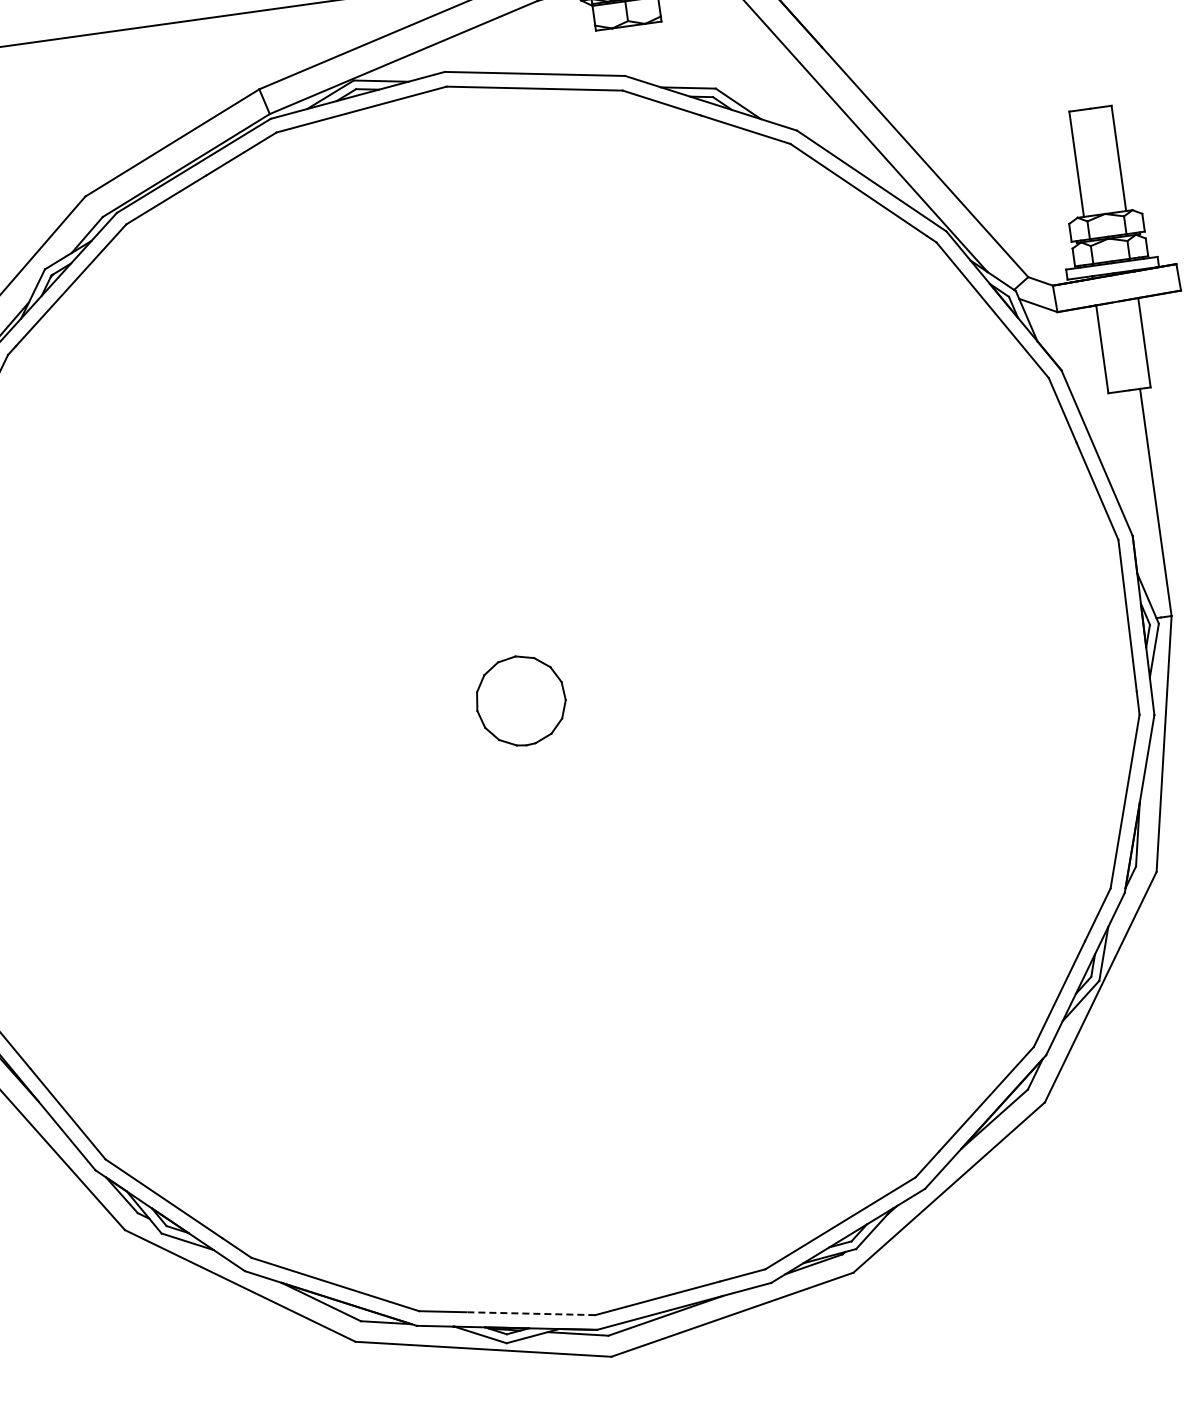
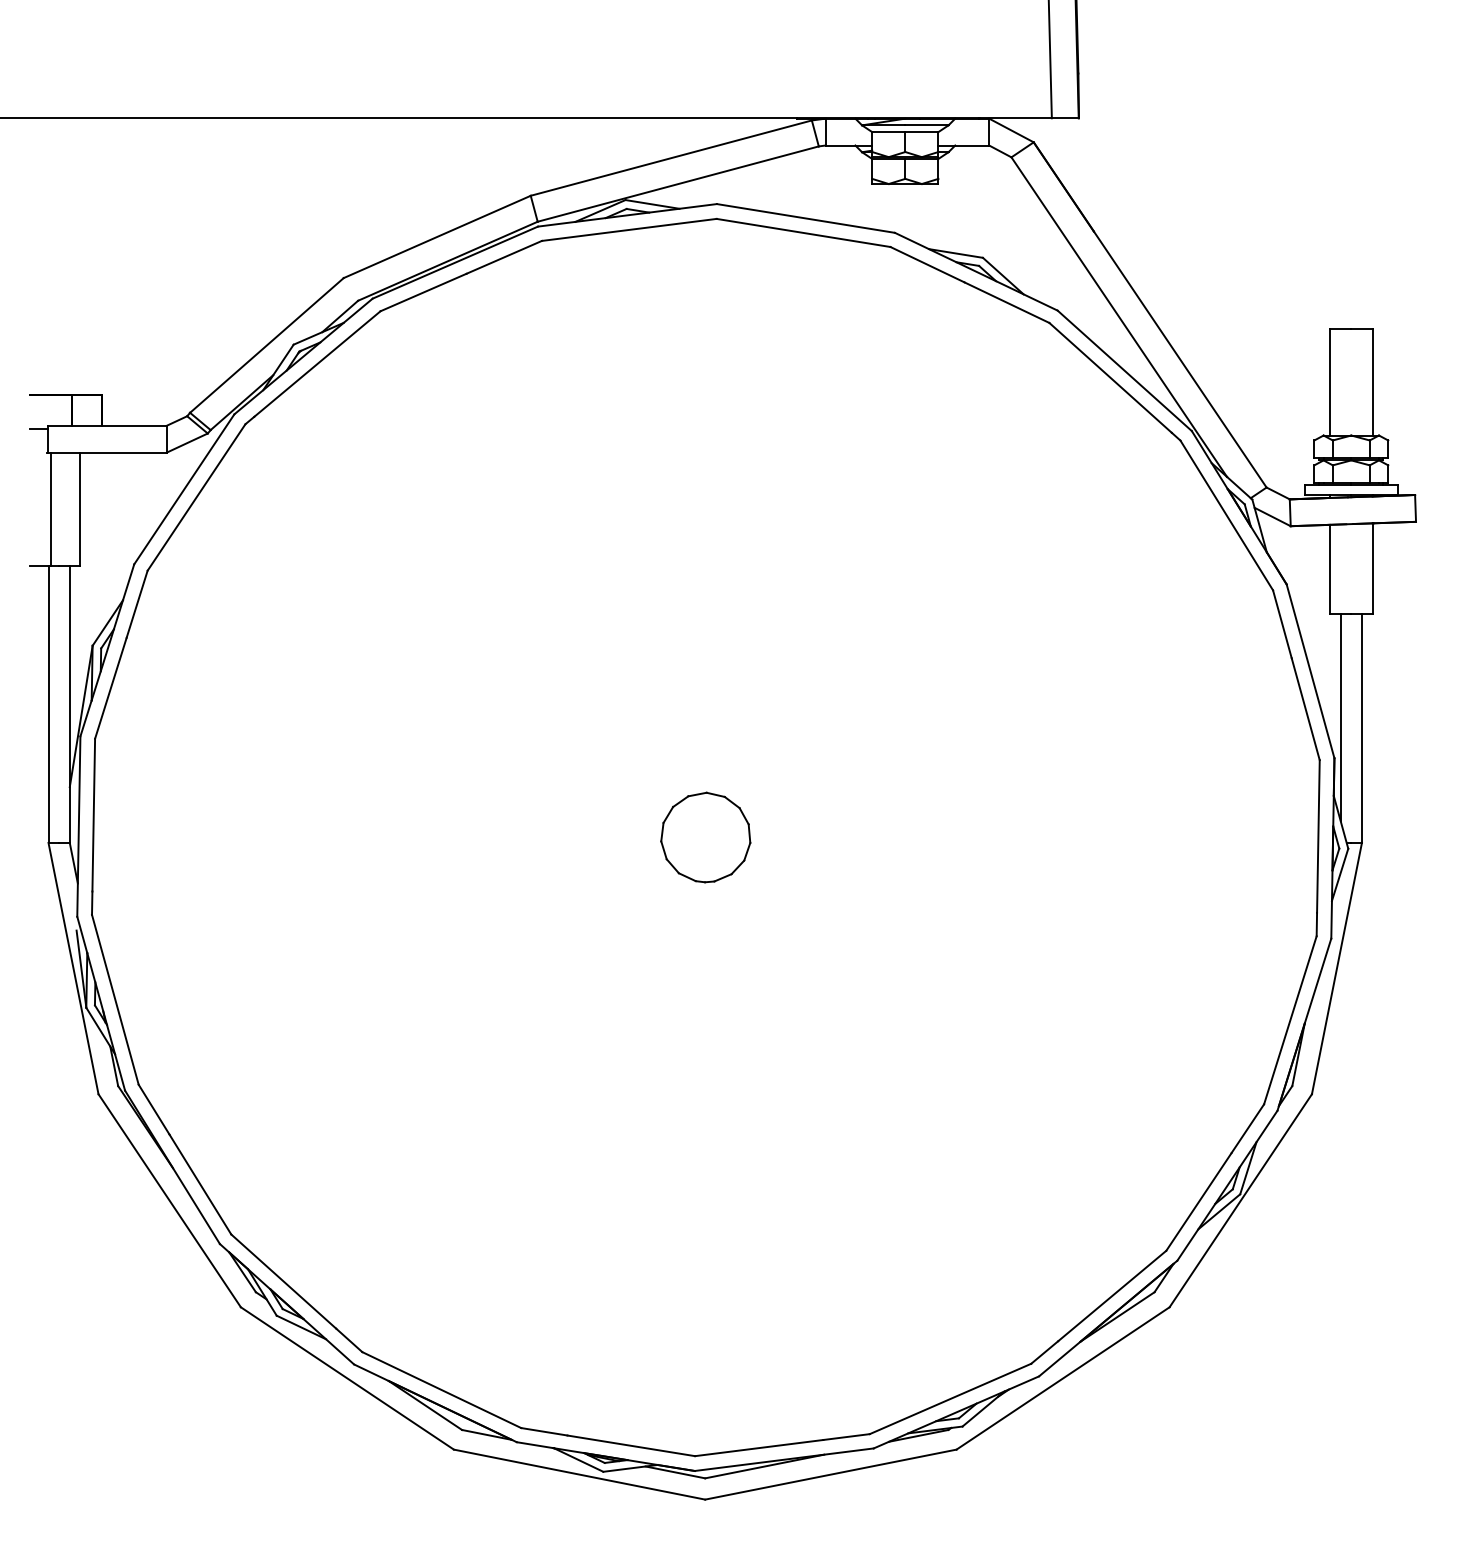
line: (1133, 494) -> (1340, 717), added
line: (530, 1313) -> (631, 1445), dashed -> solid

